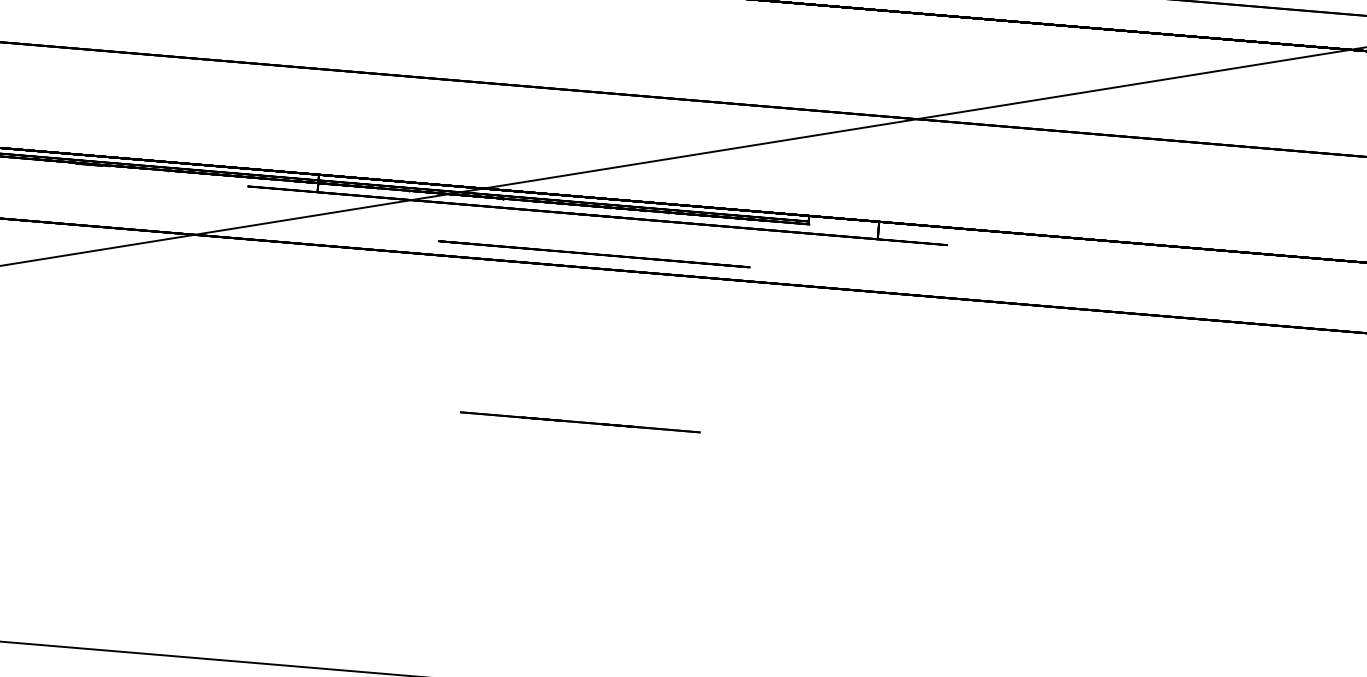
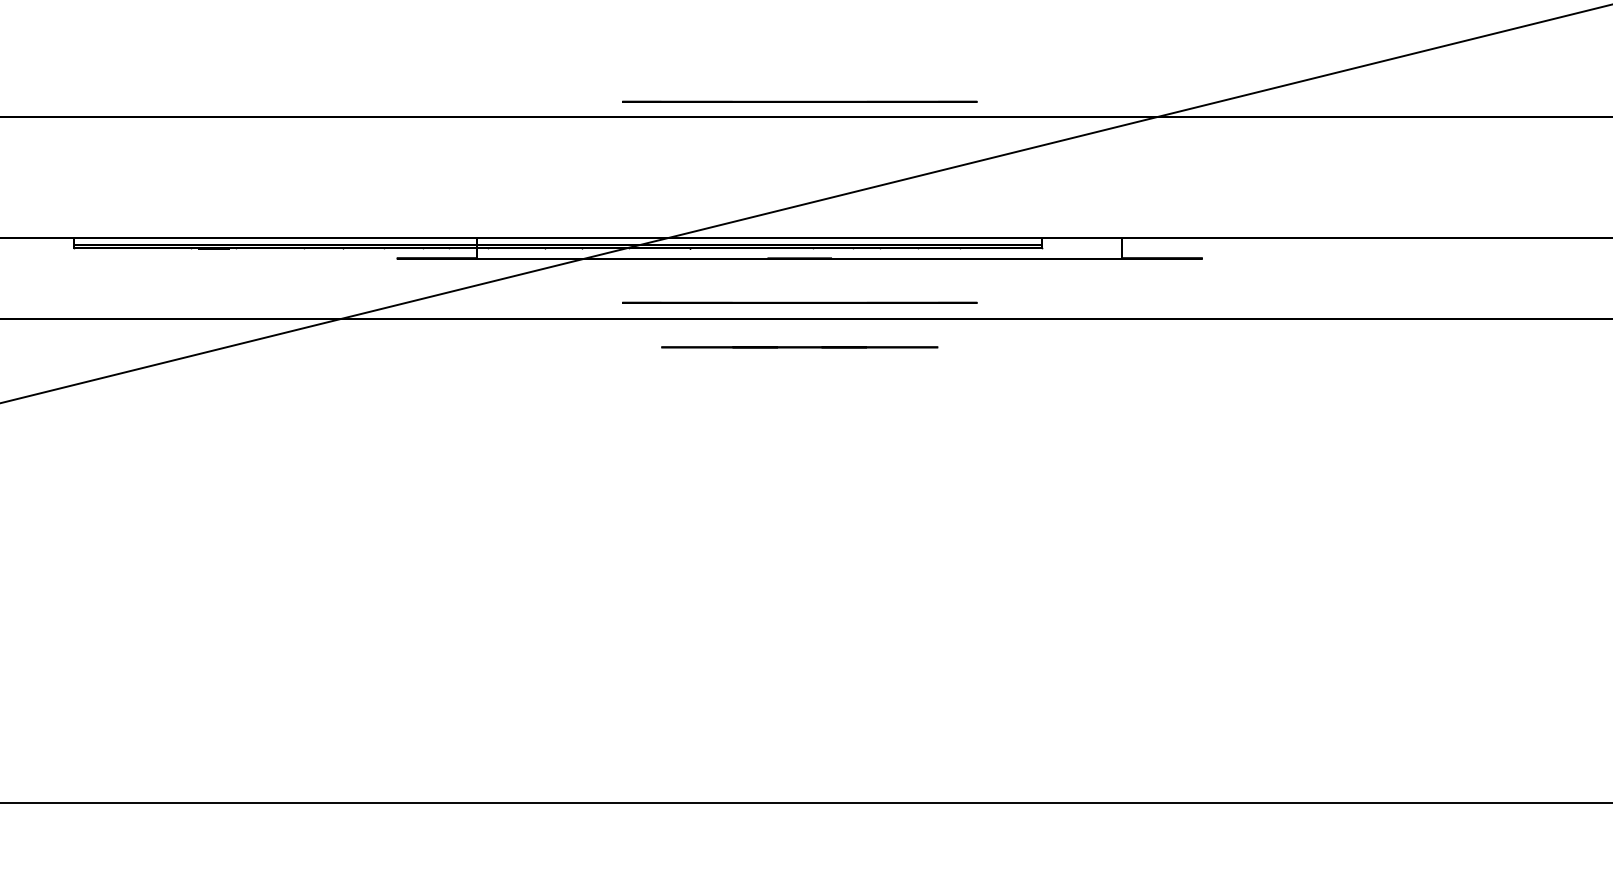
line: (608, 79) -> (799, 101), added
line: (580, 422) -> (799, 347), moved

